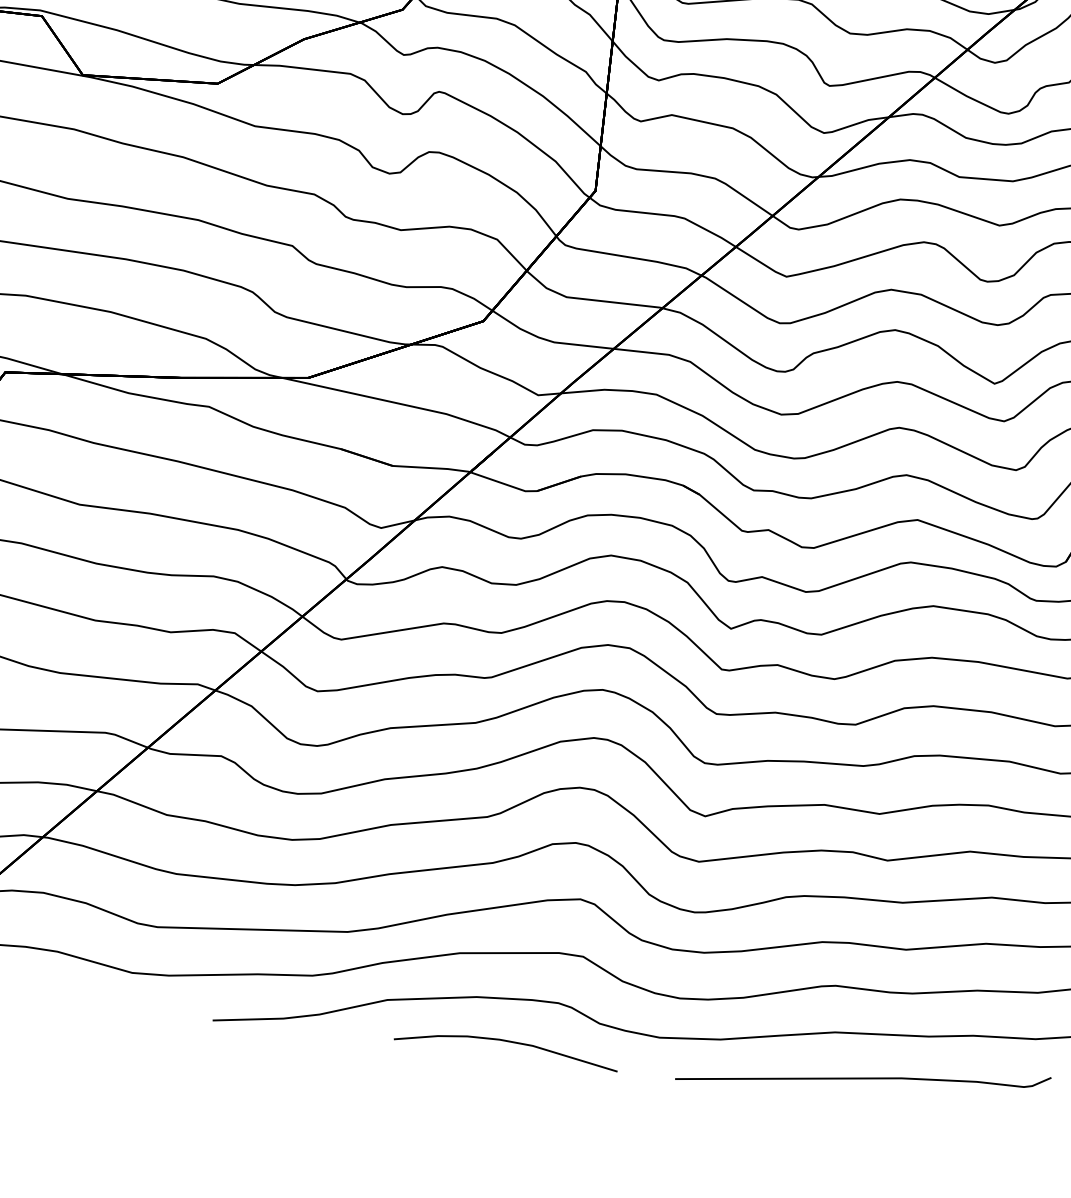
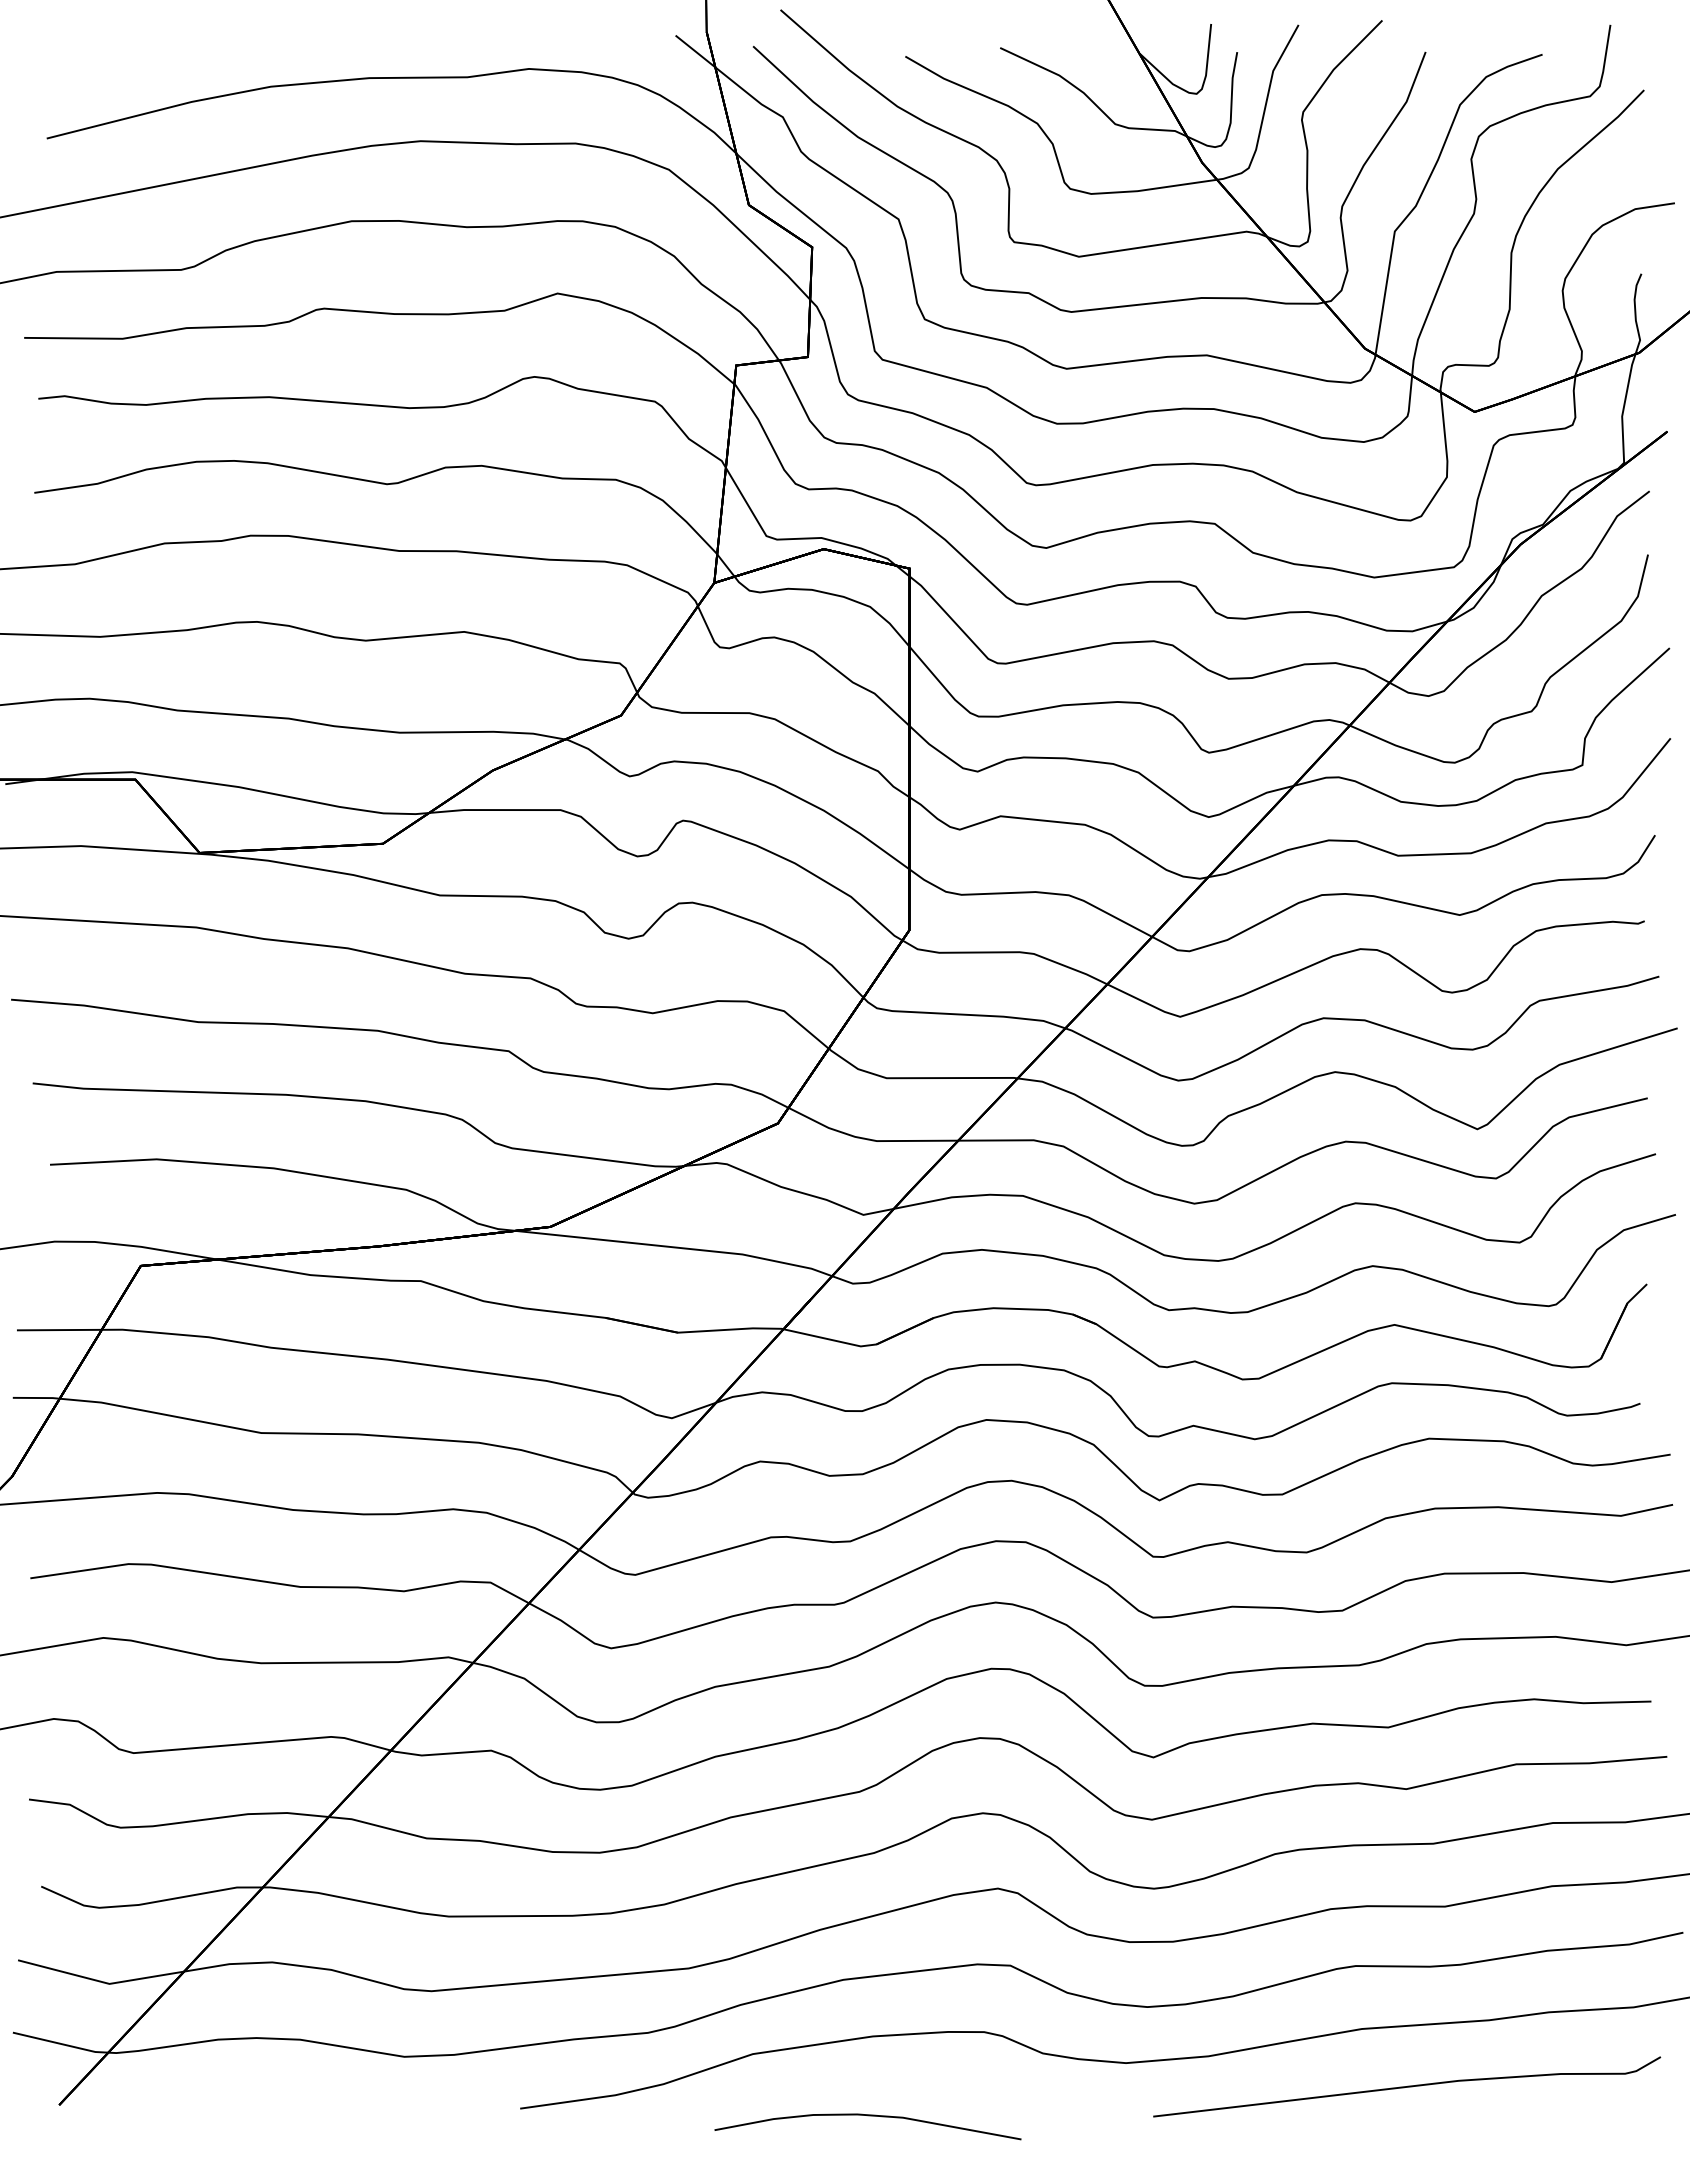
curve: (506, 1042) -> (867, 2116), moved

